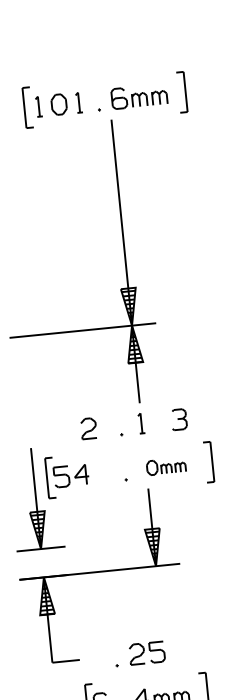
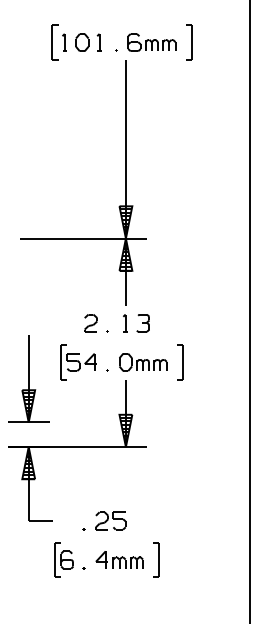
part: (178, 420) -> (142, 323), moved
part: (88, 429) -> (90, 323), moved
part: (166, 466) -> (143, 362), size x1.43
part: (67, 476) -> (78, 362), moved

